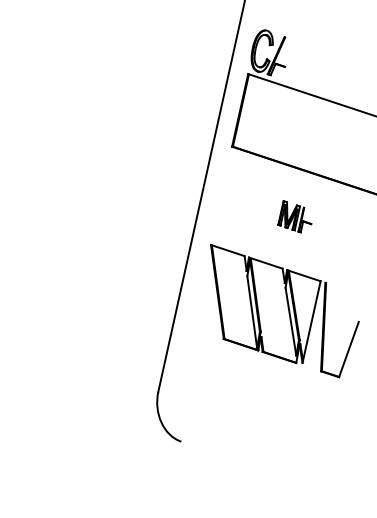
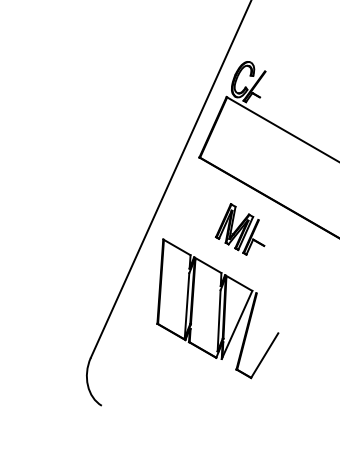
part: (292, 216) -> (239, 229), size x1.67

